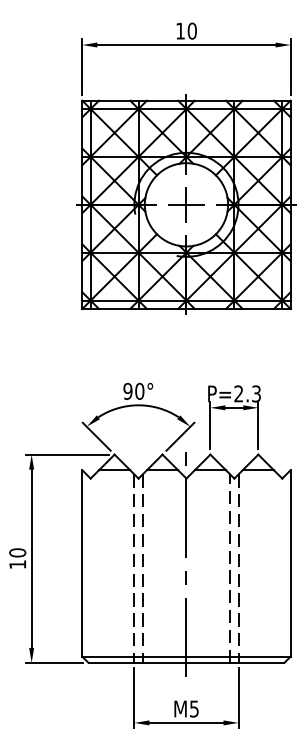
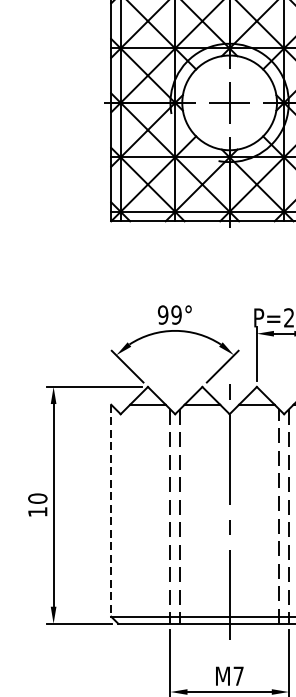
text: (139, 391) -> (176, 315), 90° -> 99°
line: (82, 563) -> (111, 510), solid -> dashed
text: (194, 708) -> (238, 675), M5 -> M7

